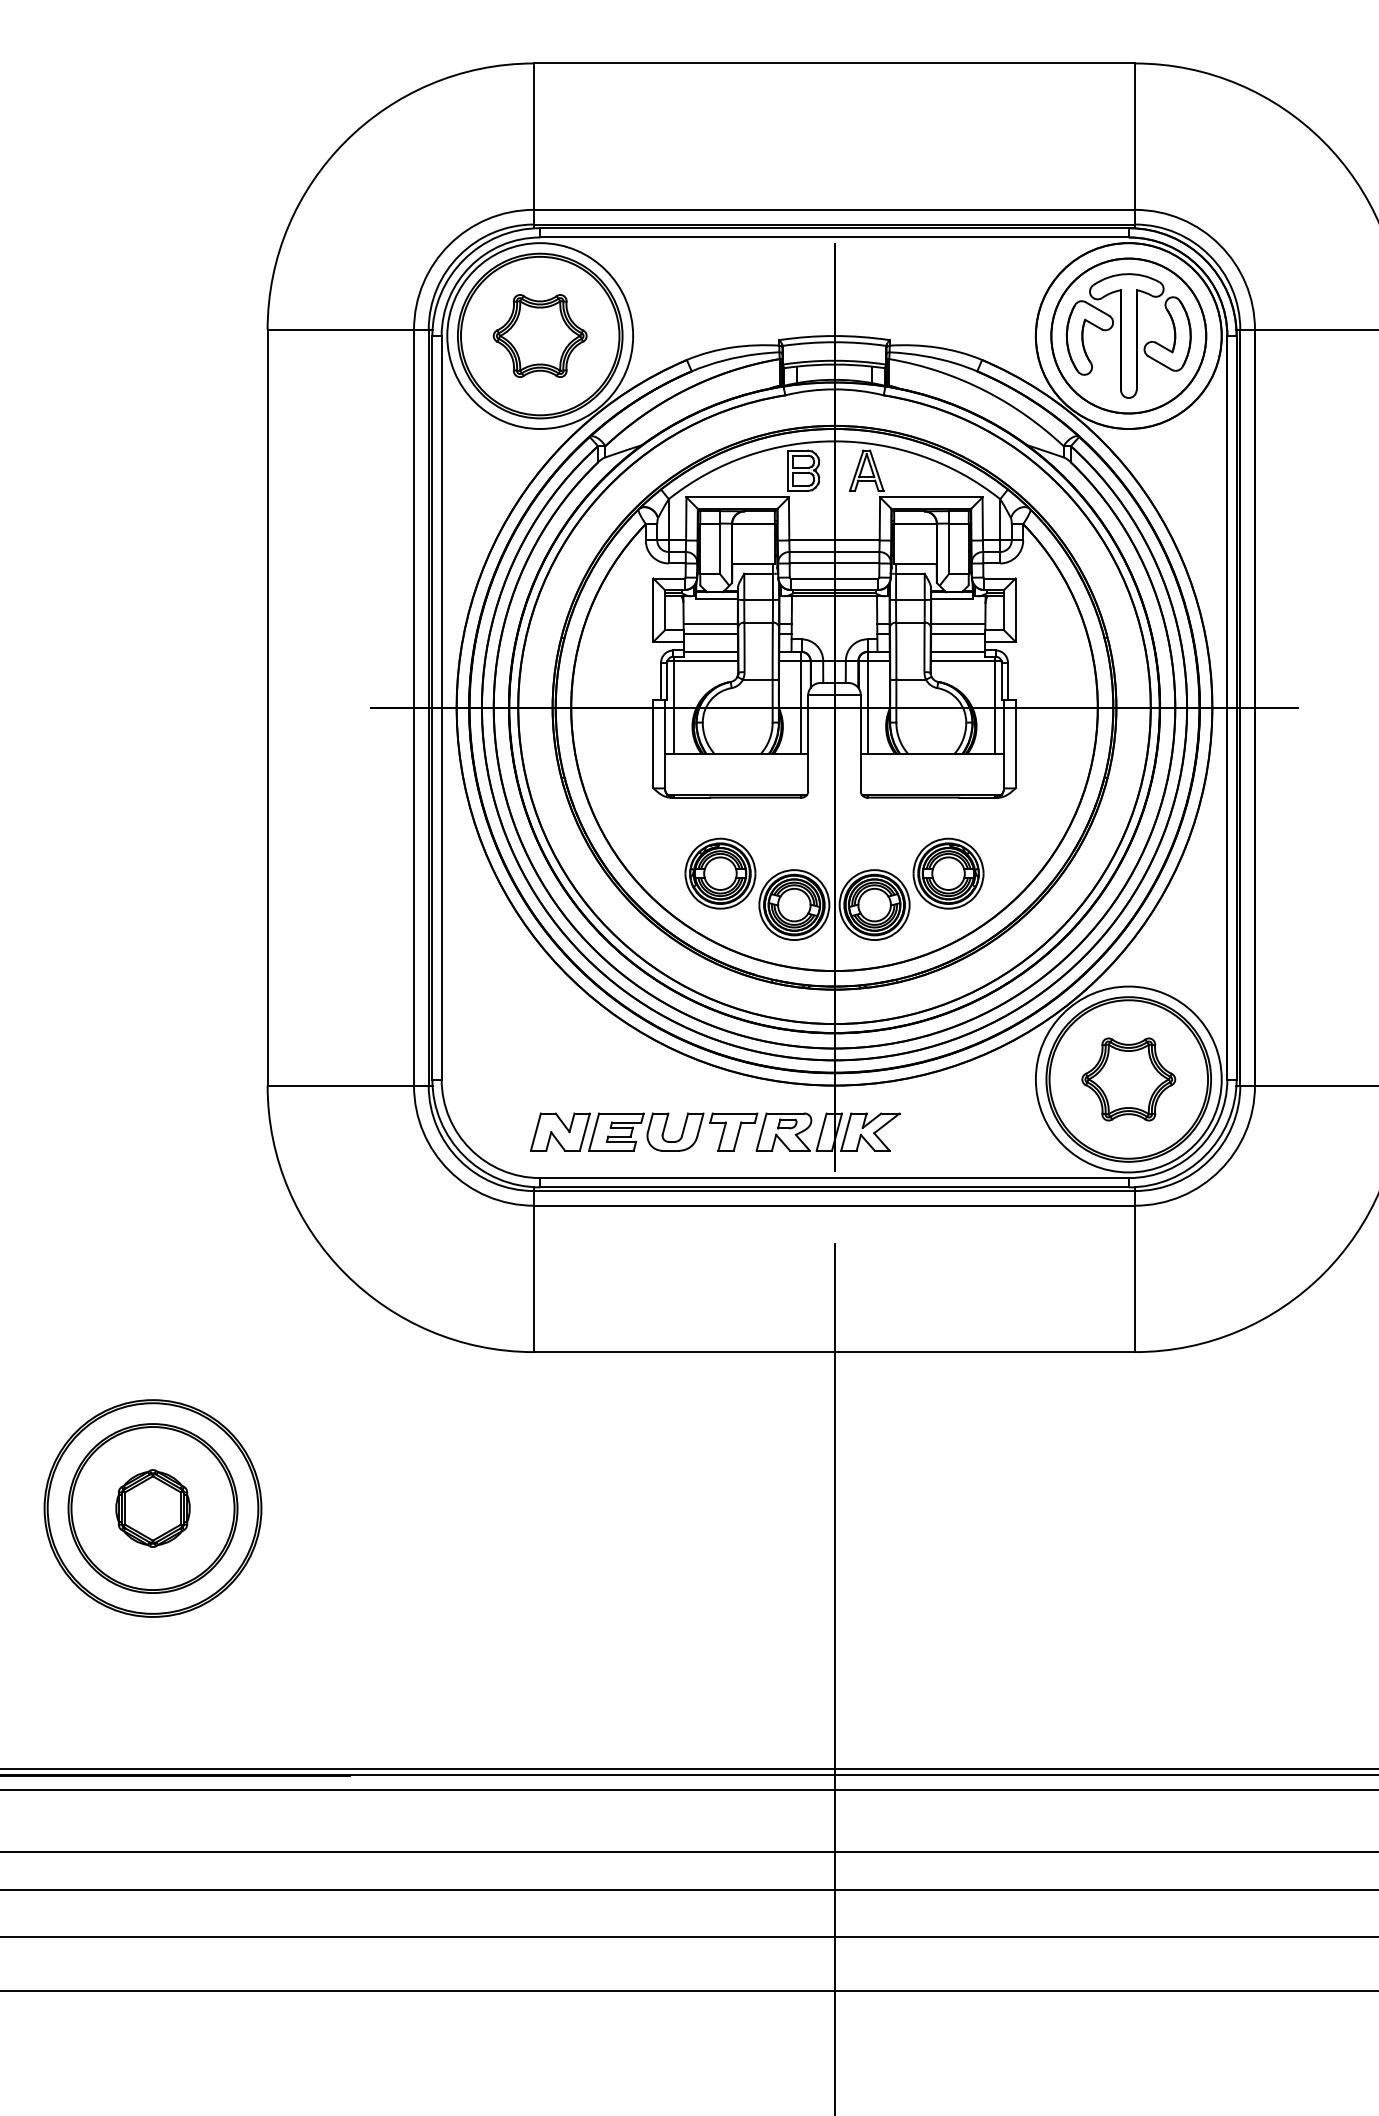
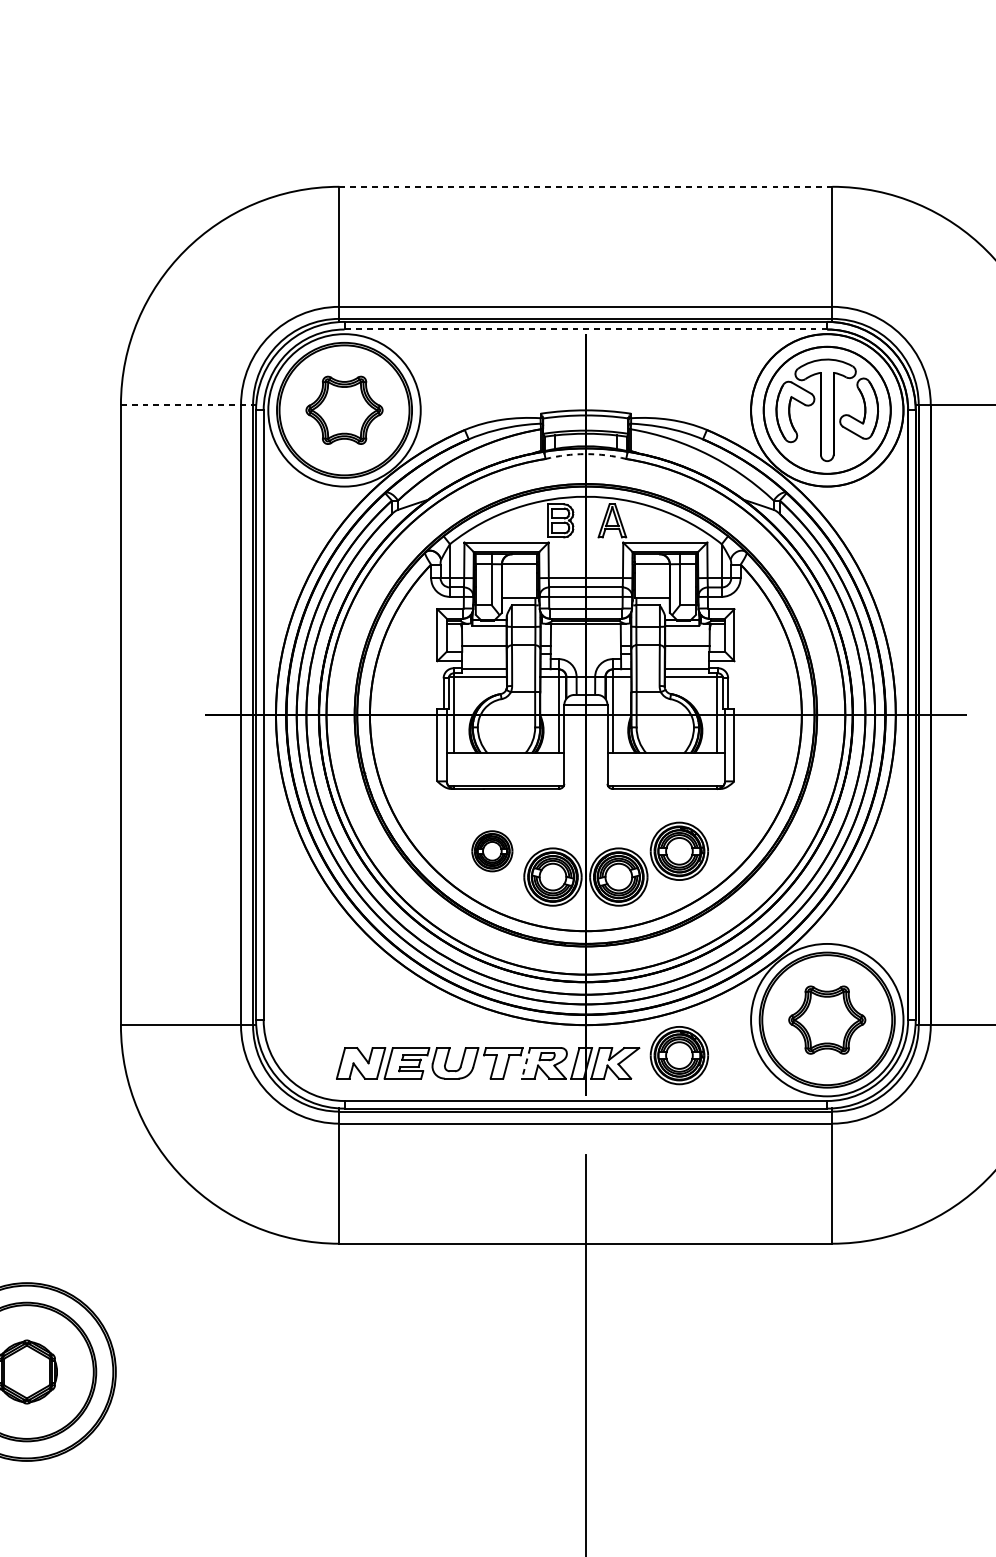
line: (834, 63) -> (585, 186), solid -> dashed
line: (834, 237) -> (585, 329), solid -> dashed
line: (348, 329) -> (187, 404), solid -> dashed
arc: (834, 389) -> (585, 454), solid -> dashed
line: (710, 633) -> (484, 654), removed
line: (958, 633) -> (687, 654), removed
part: (720, 873) -> (492, 851), size x0.7
part: (948, 1122) -> (679, 1055), added
line: (761, 1132) -> (526, 1063), solid -> dashed

